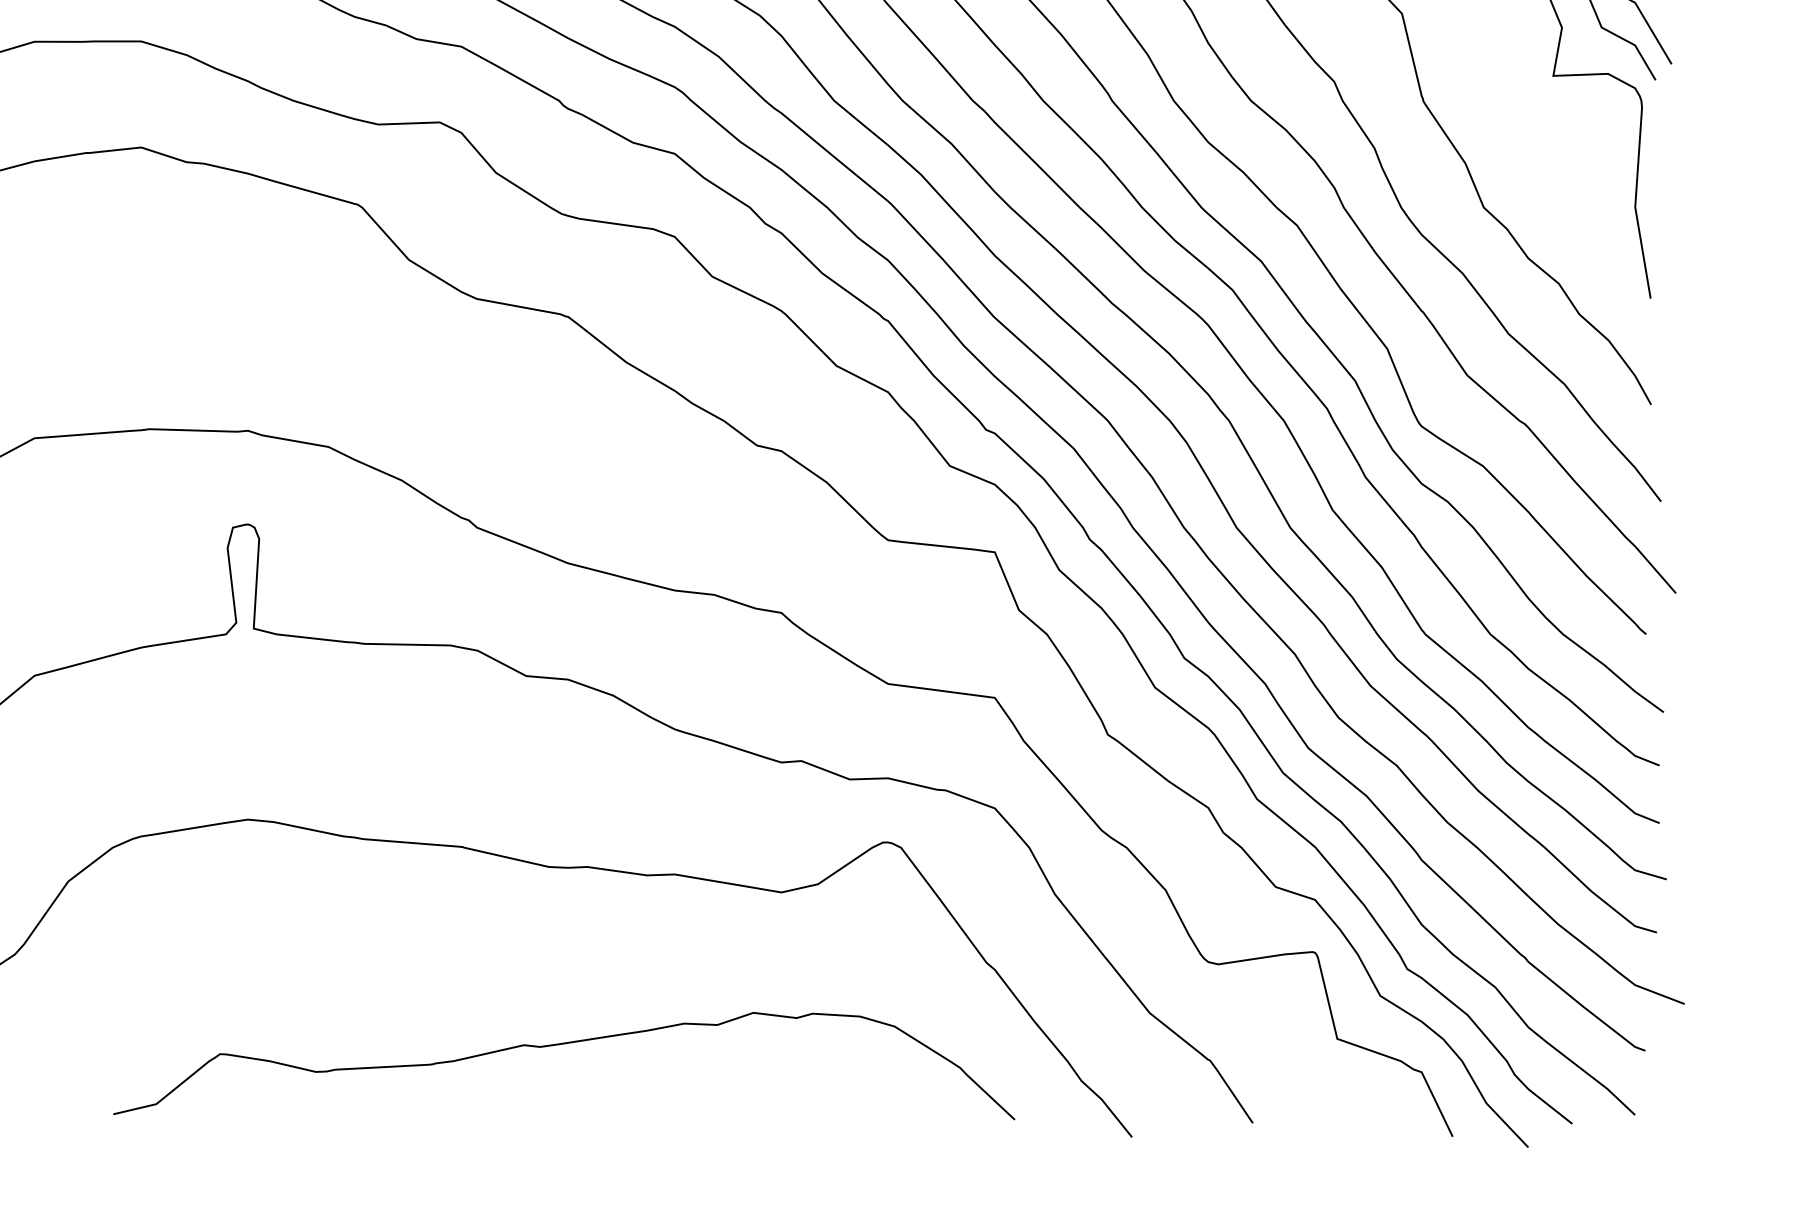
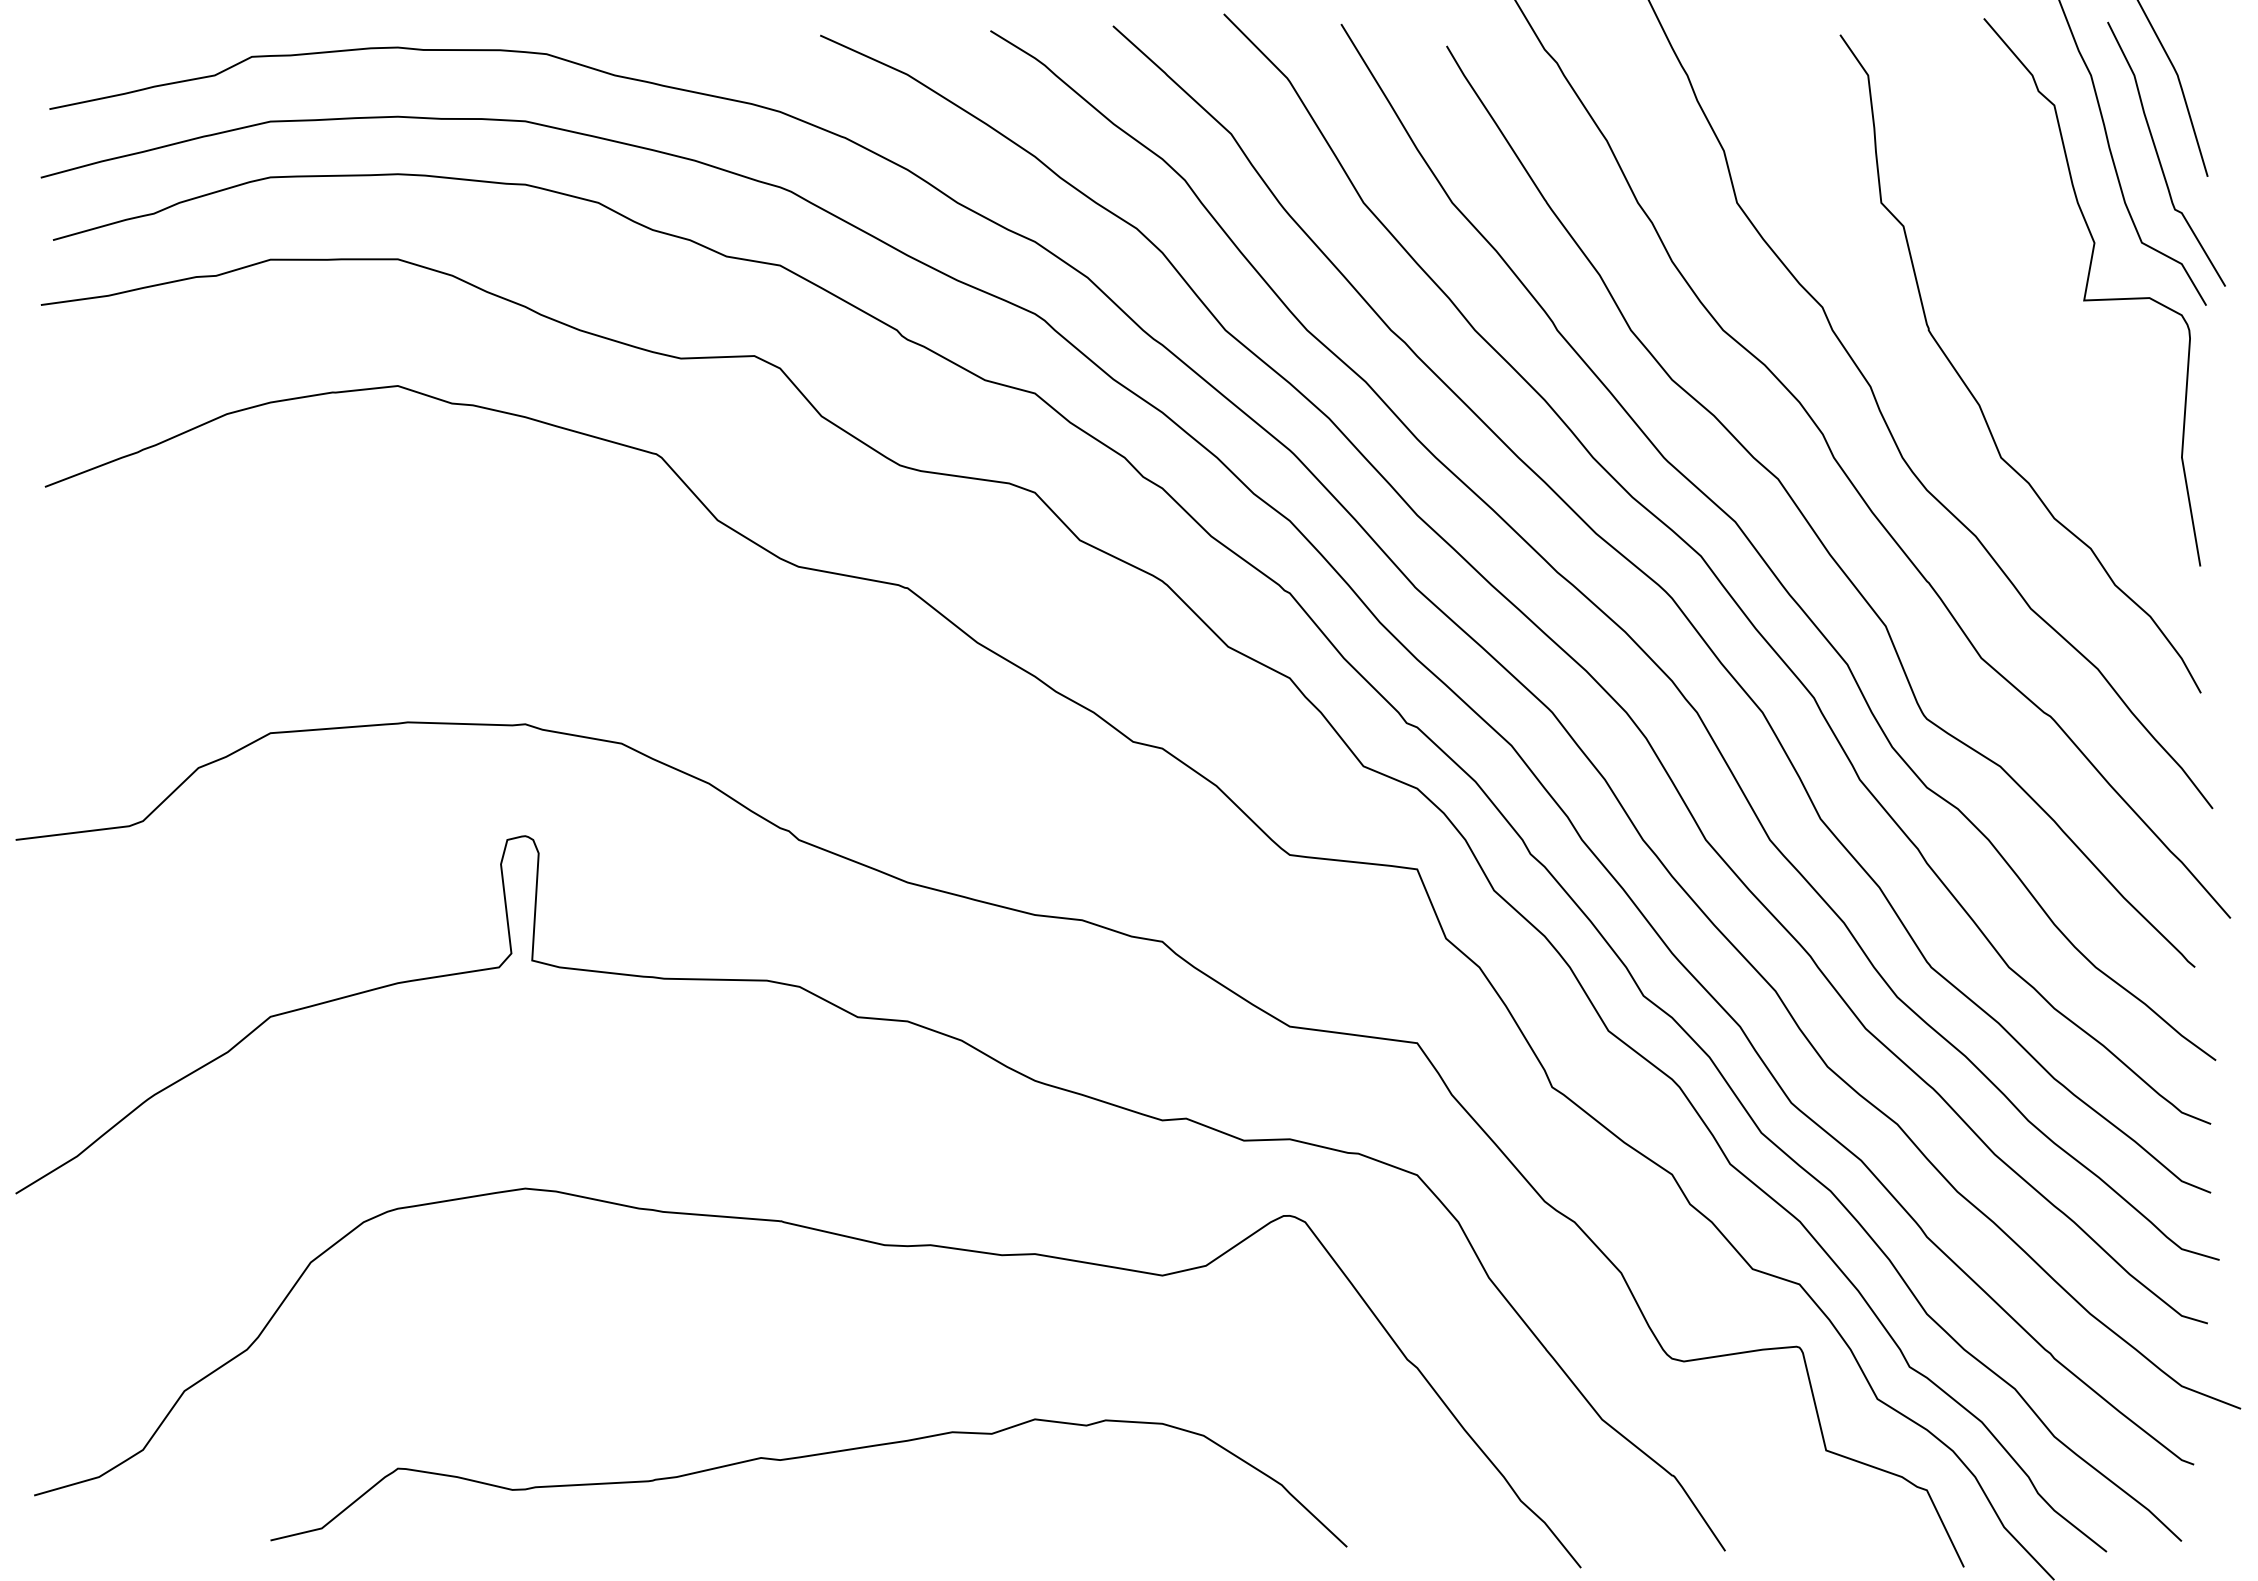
curve: (562, 1044) -> (806, 1457), moved

